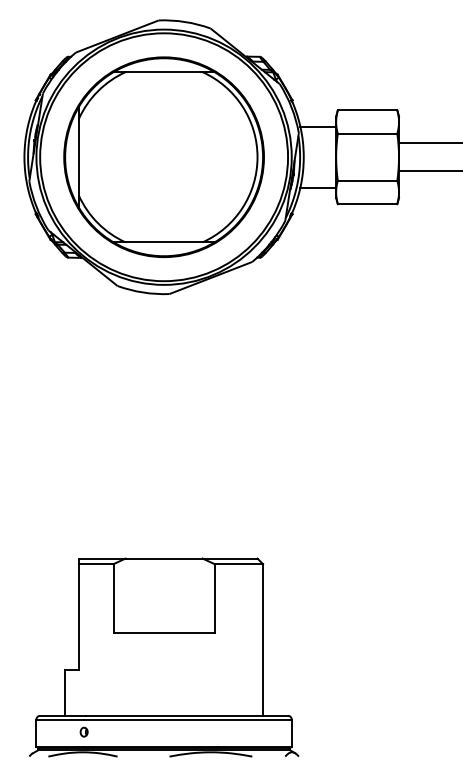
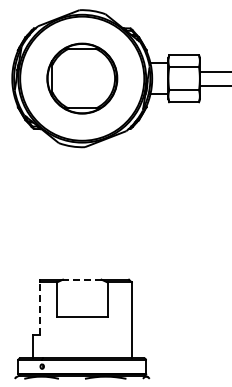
part: (164, 156) -> (82, 78), size x0.7
line: (162, 558) -> (81, 279), solid -> dashed
line: (78, 616) -> (39, 308), solid -> dashed

